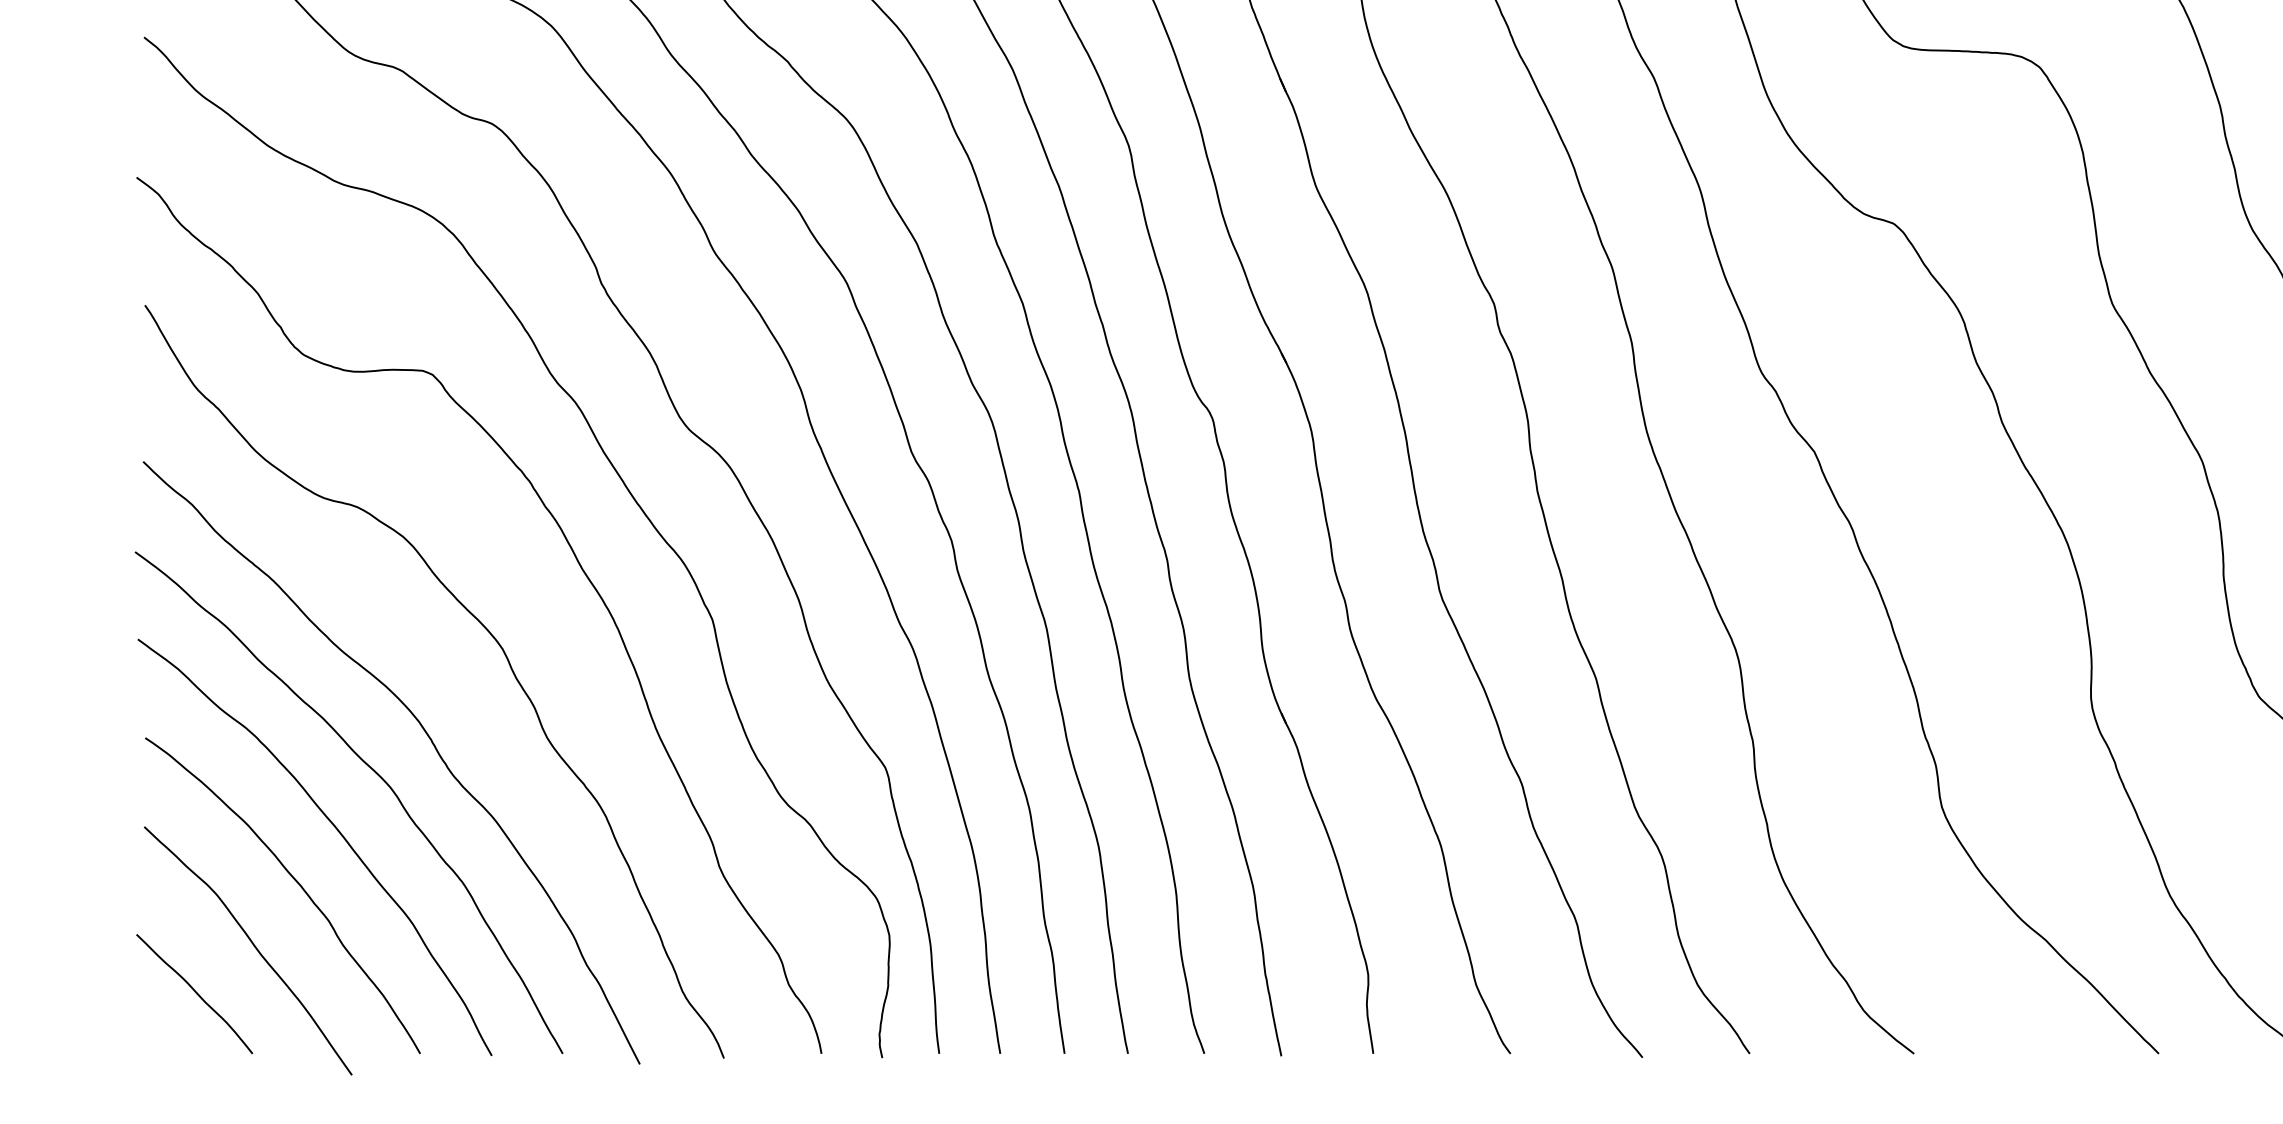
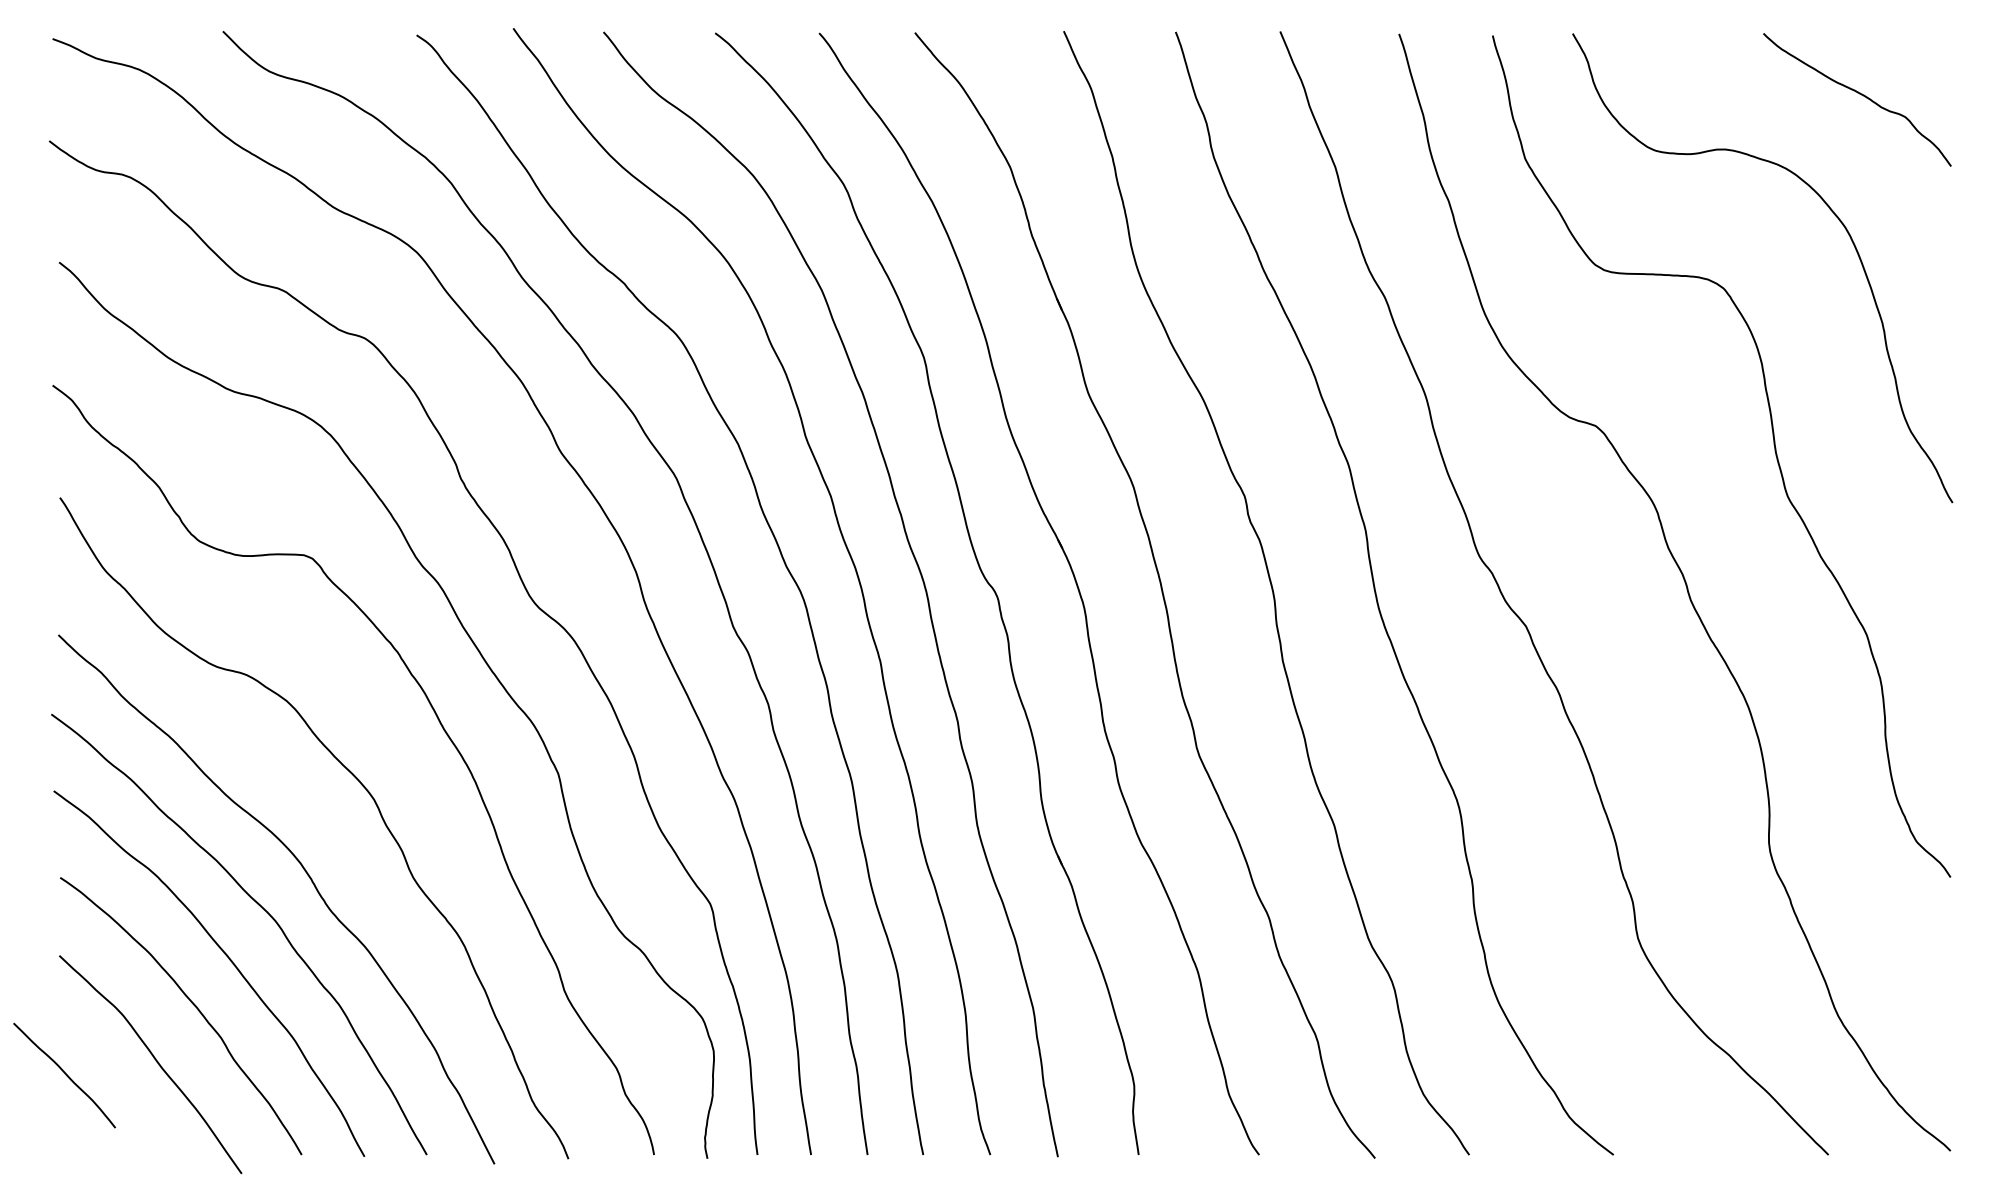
curve: (195, 994) -> (65, 1075), moved

